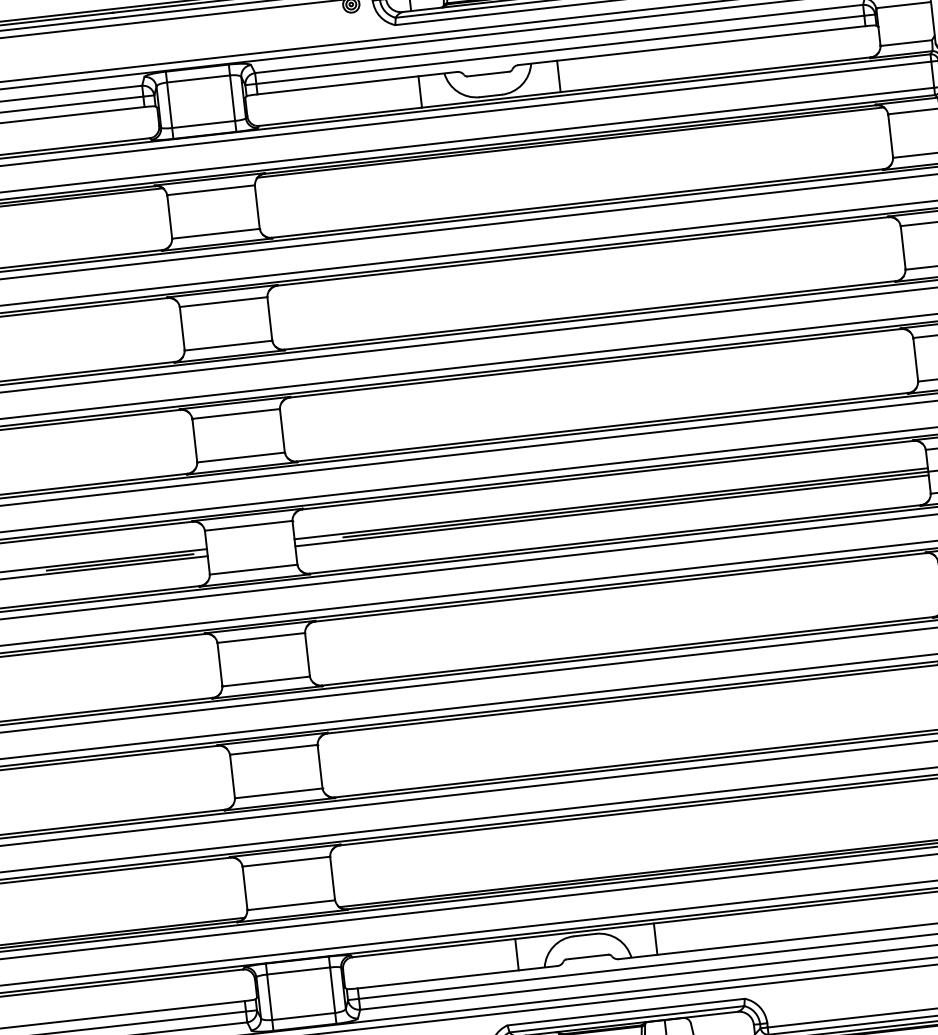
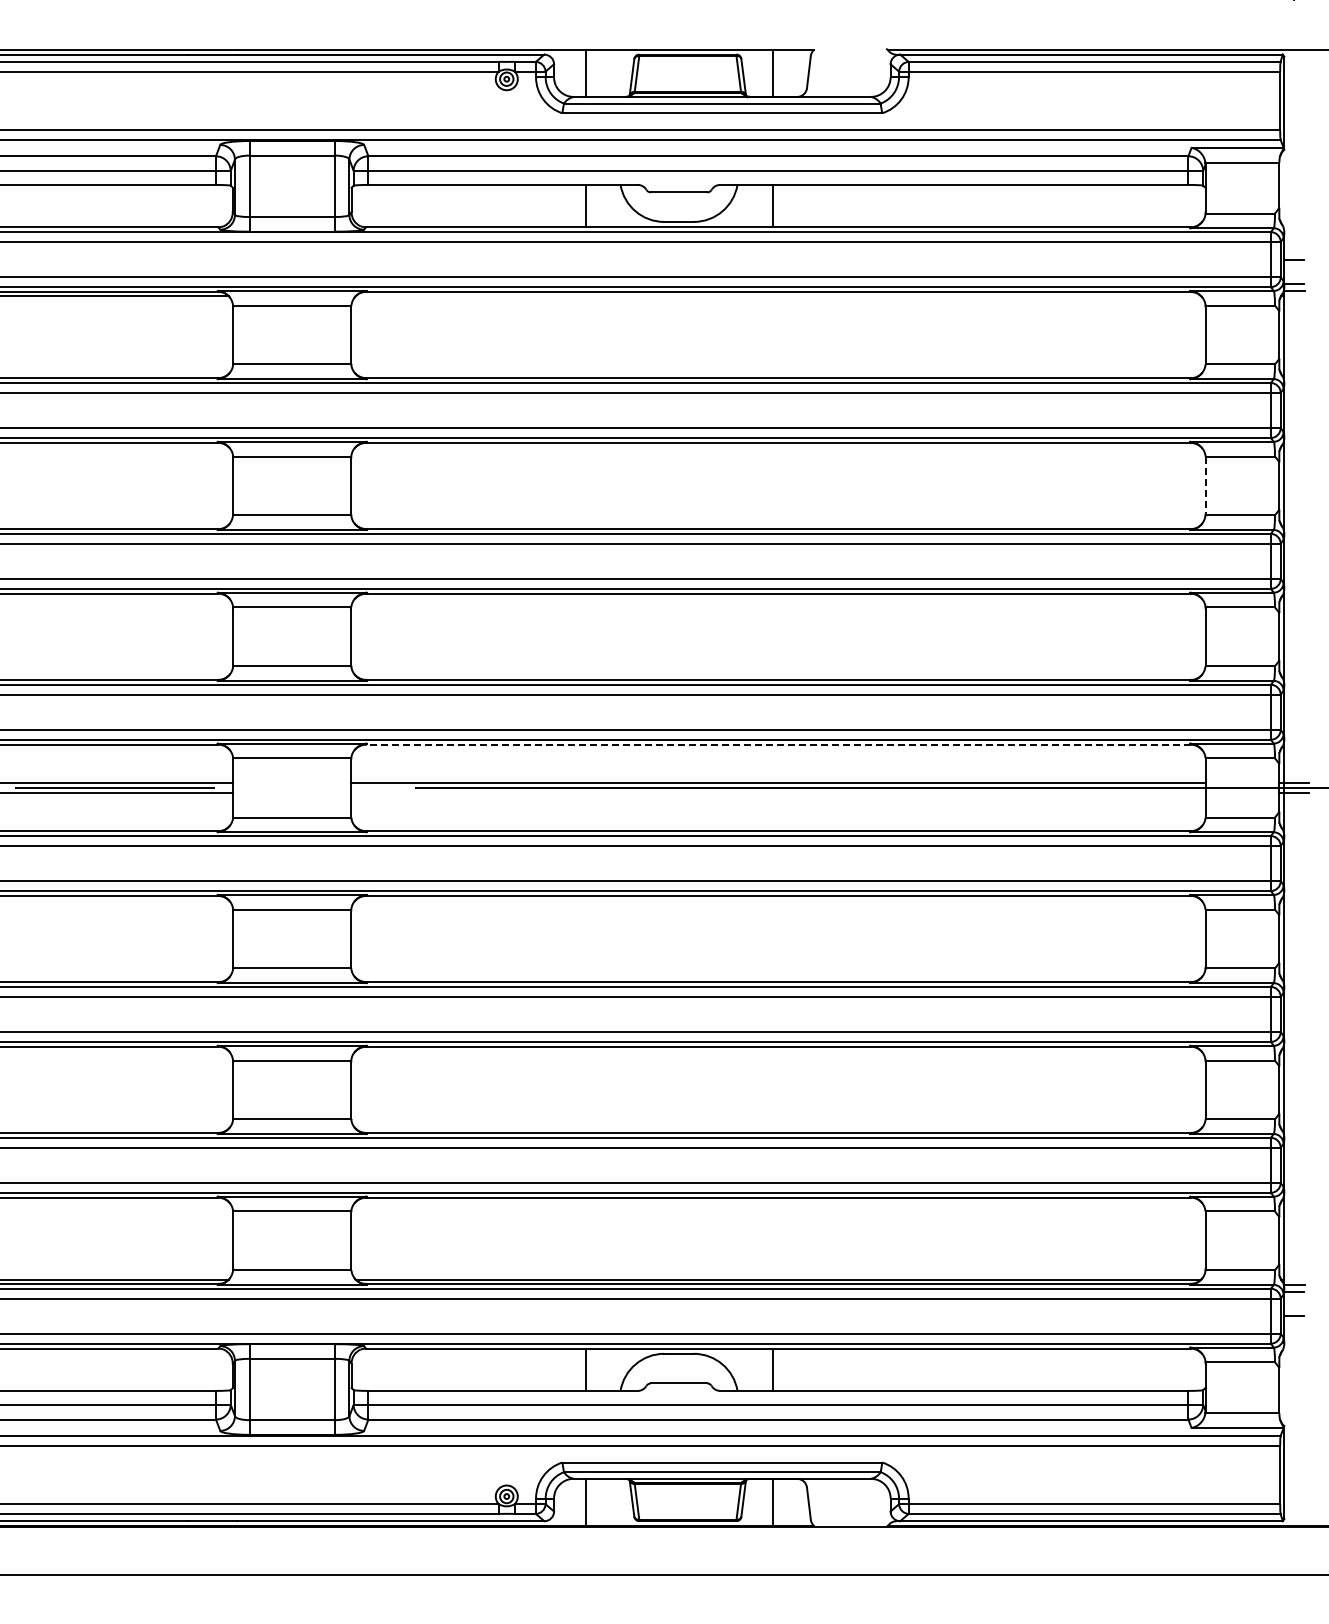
line: (569, 142) -> (777, 295), removed
line: (903, 247) -> (1205, 485), solid -> dashed
line: (607, 475) -> (777, 744), solid -> dashed
line: (612, 510) -> (778, 792), removed

